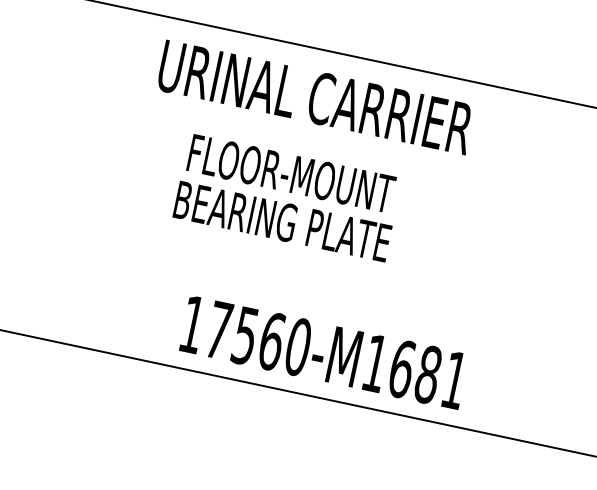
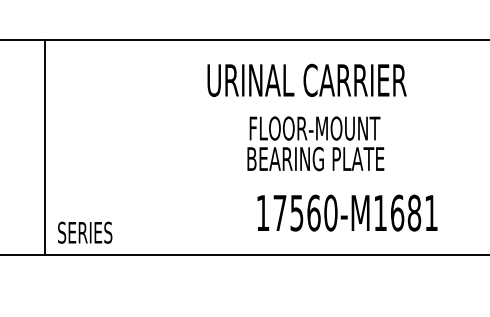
text: (315, 95) -> (306, 79), moved
text: (287, 197) -> (315, 143), moved
text: (324, 351) -> (347, 212), moved

